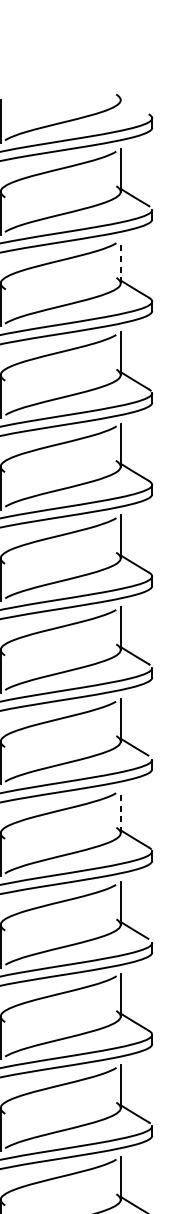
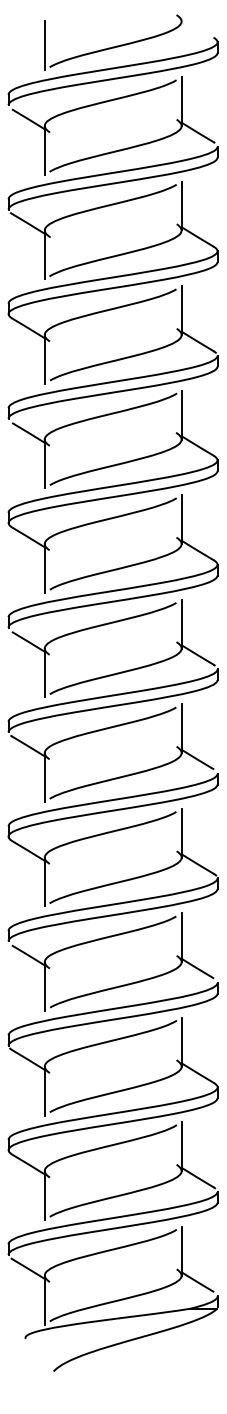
line: (120, 261) -> (181, 205), dashed -> solid
line: (120, 811) -> (181, 832), dashed -> solid

